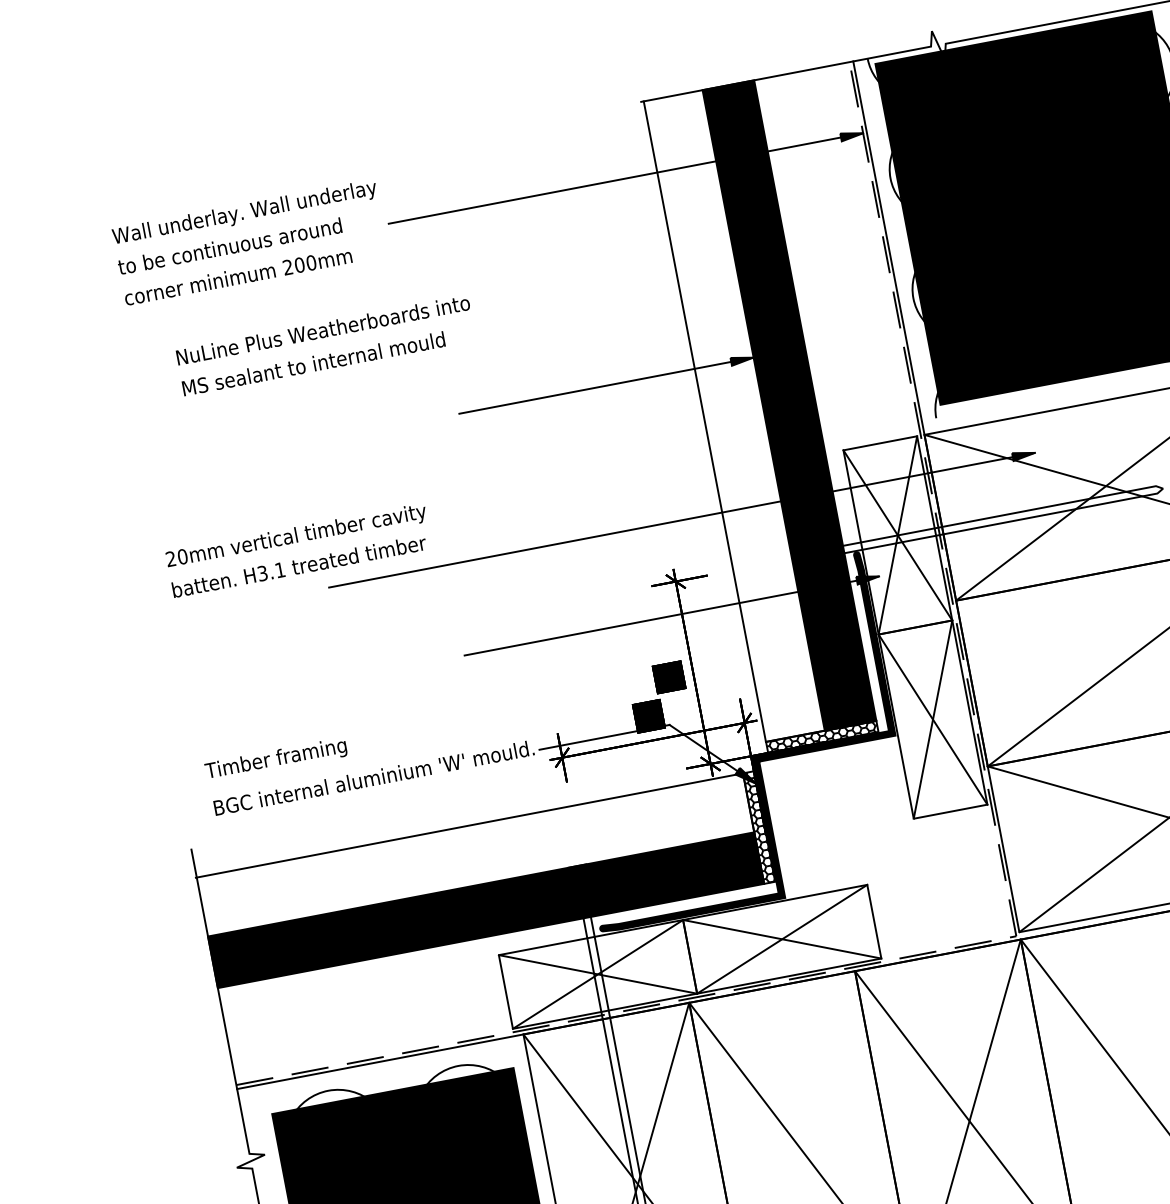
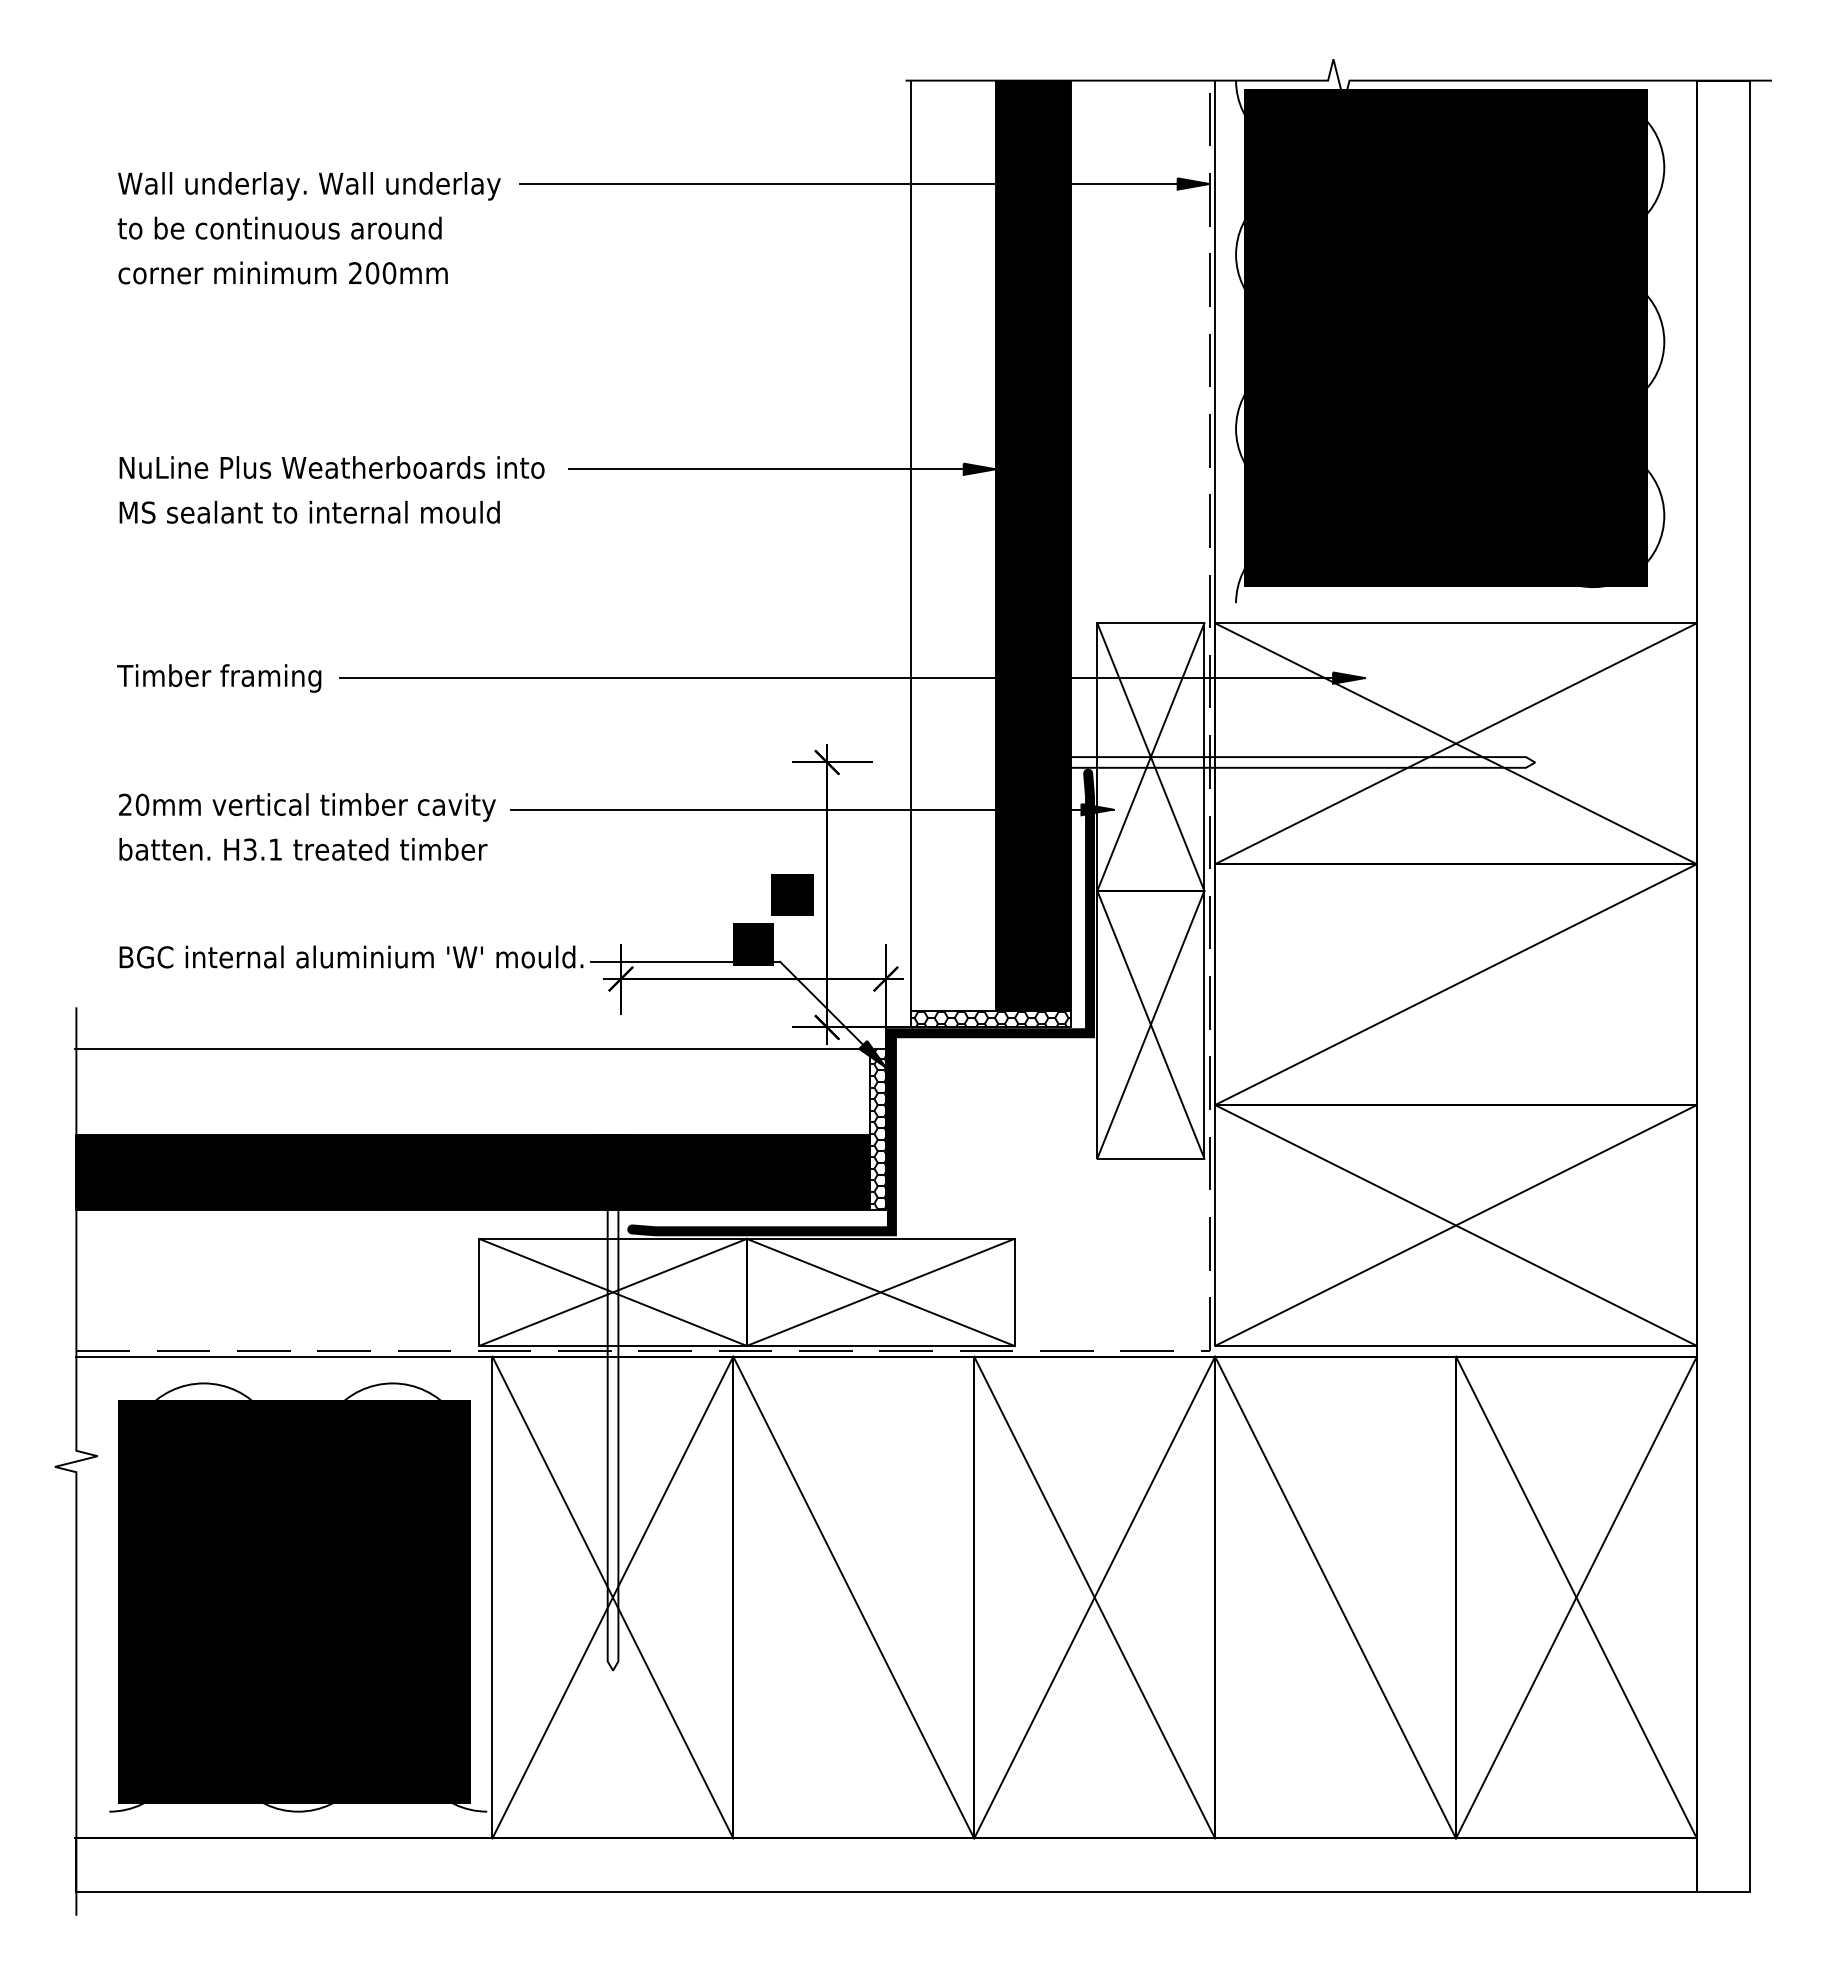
text: (249, 242) -> (308, 228), moved
text: (325, 345) -> (331, 489), moved
text: (299, 550) -> (307, 826), moved
text: (276, 759) -> (219, 678), moved

